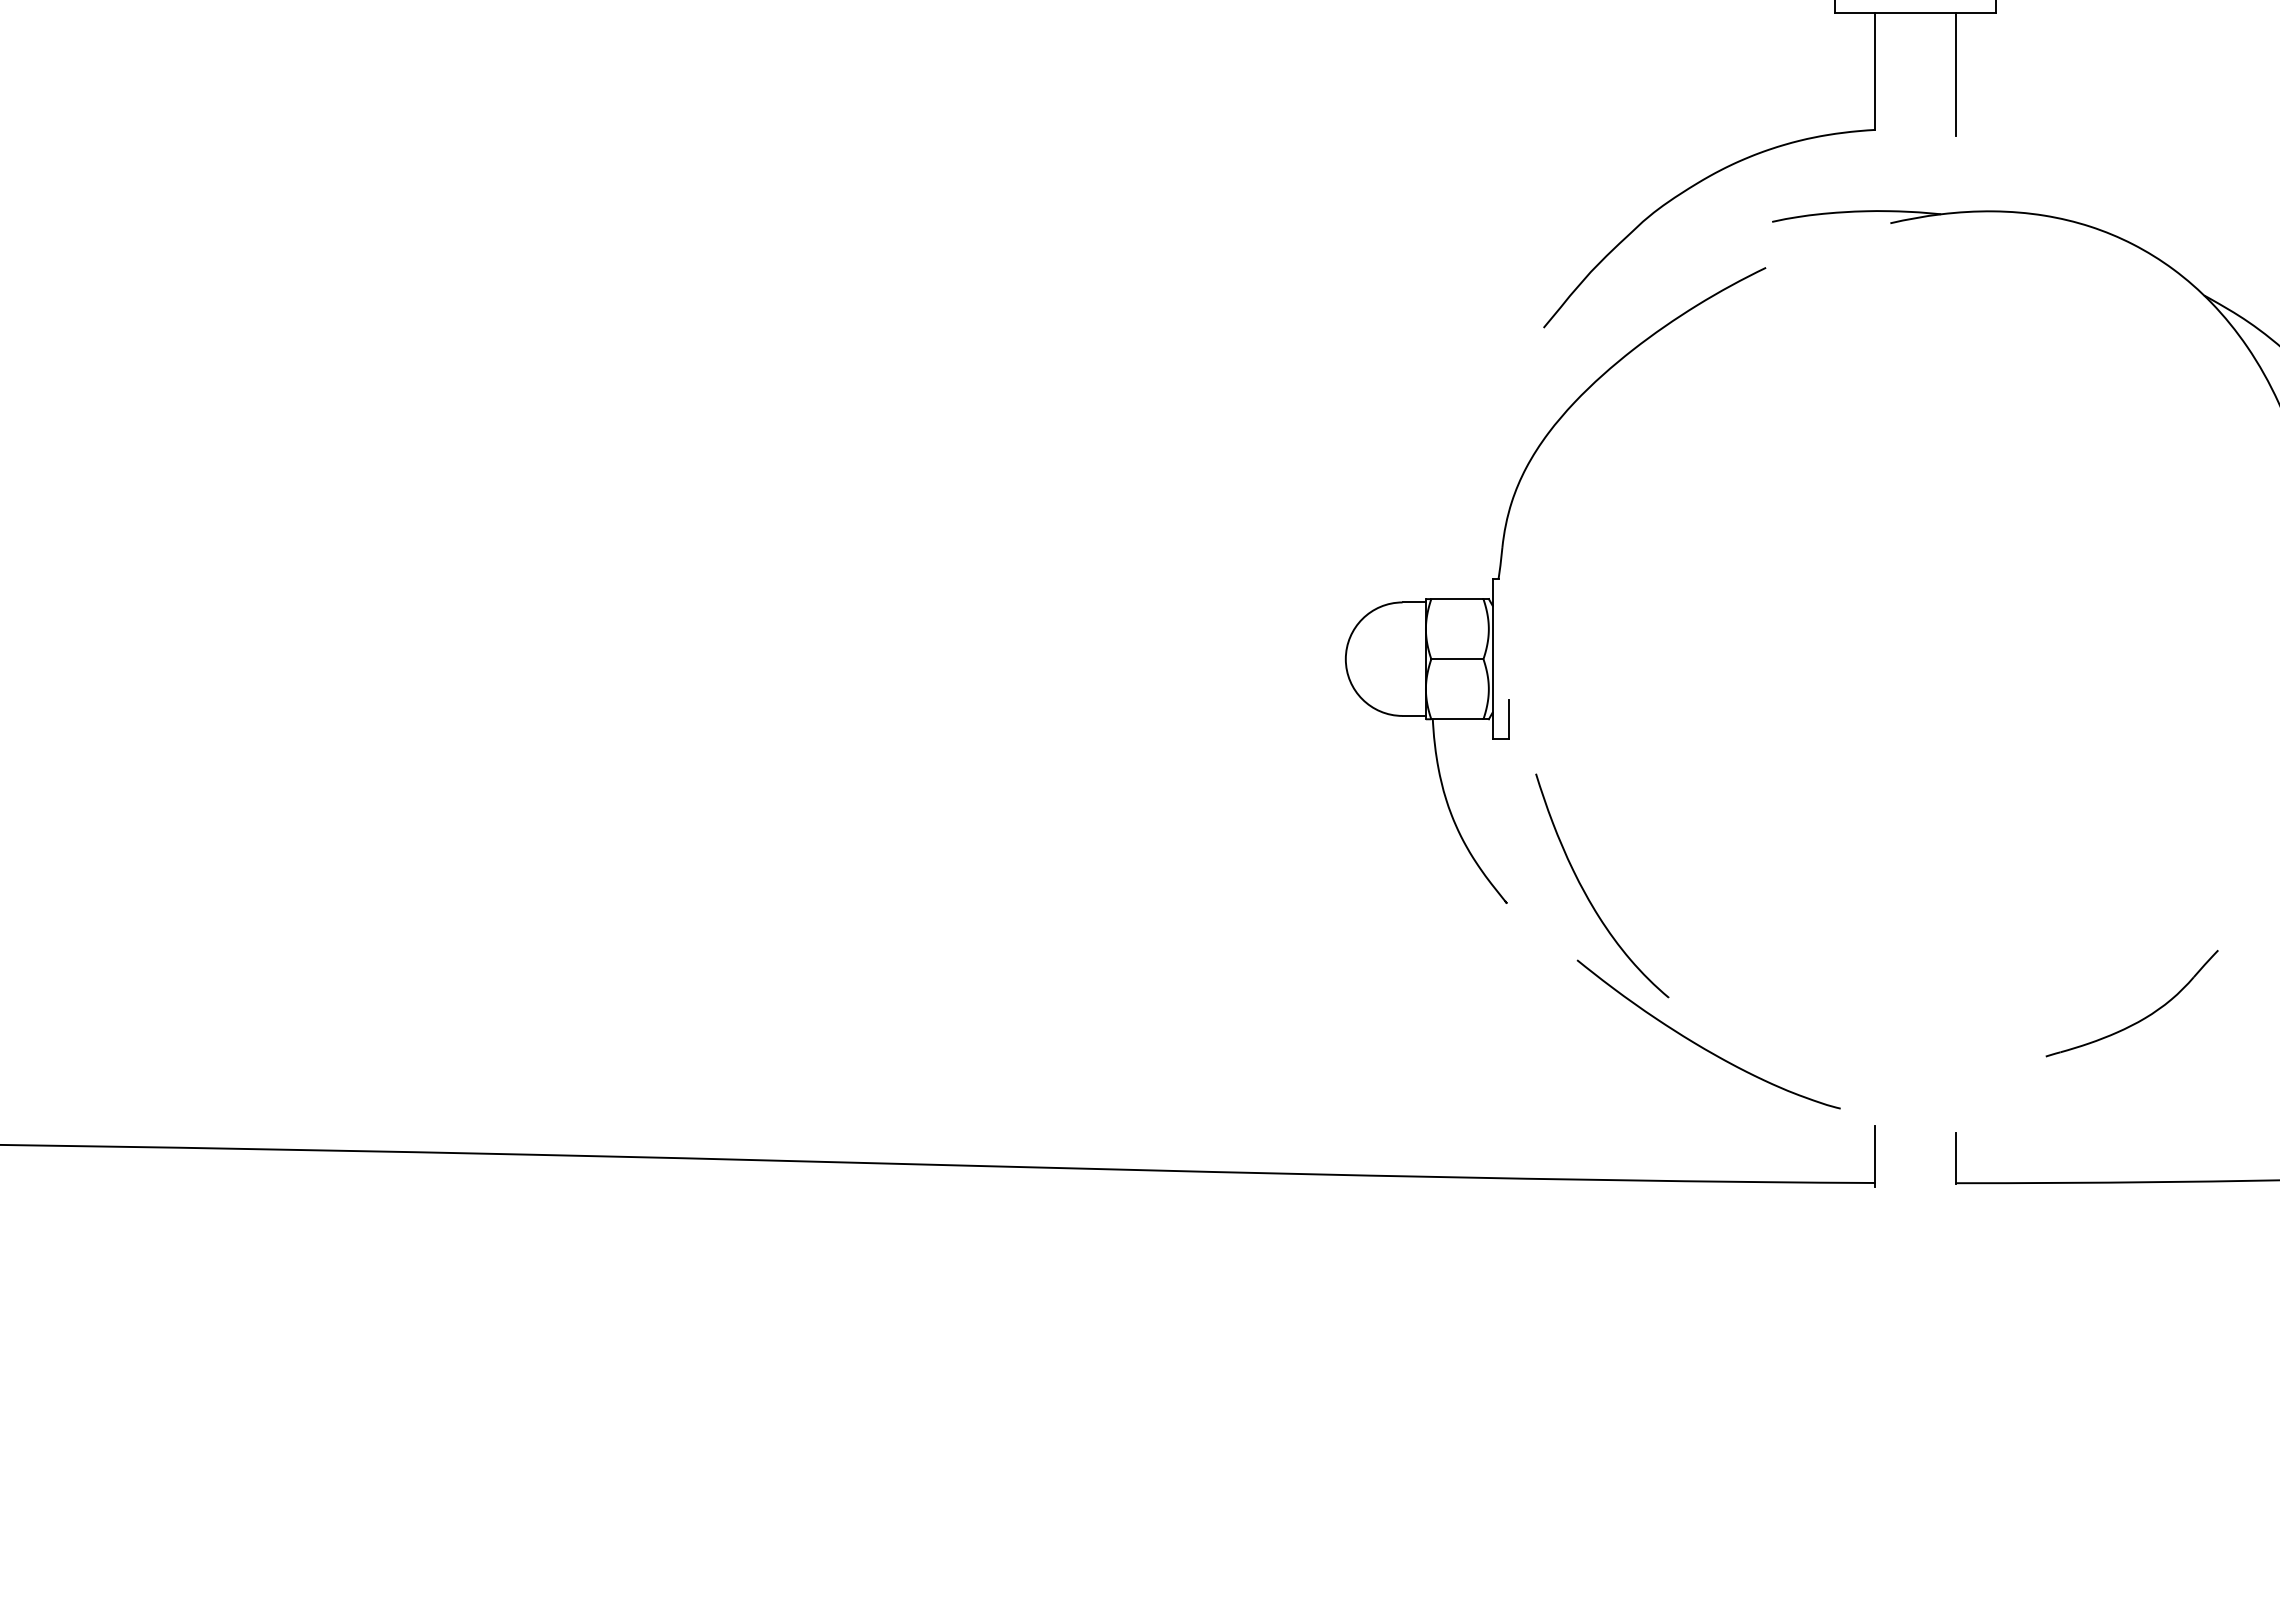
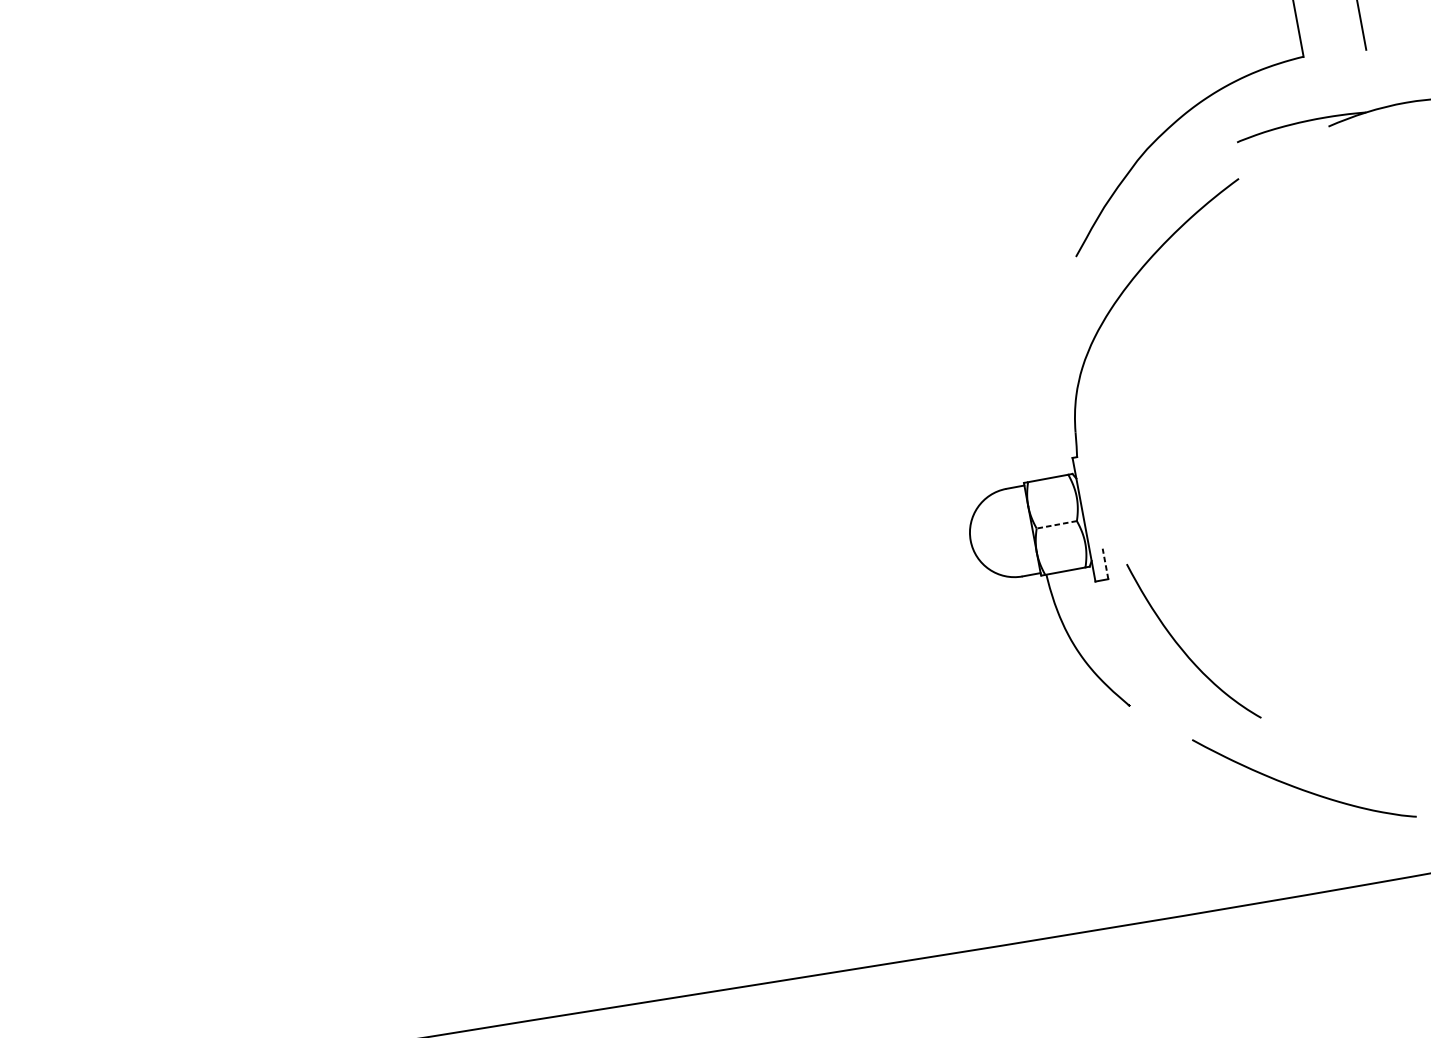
line: (1456, 659) -> (1056, 525), solid -> dashed
line: (1509, 719) -> (1105, 563), solid -> dashed
part: (1586, 893) -> (1182, 649), moved

